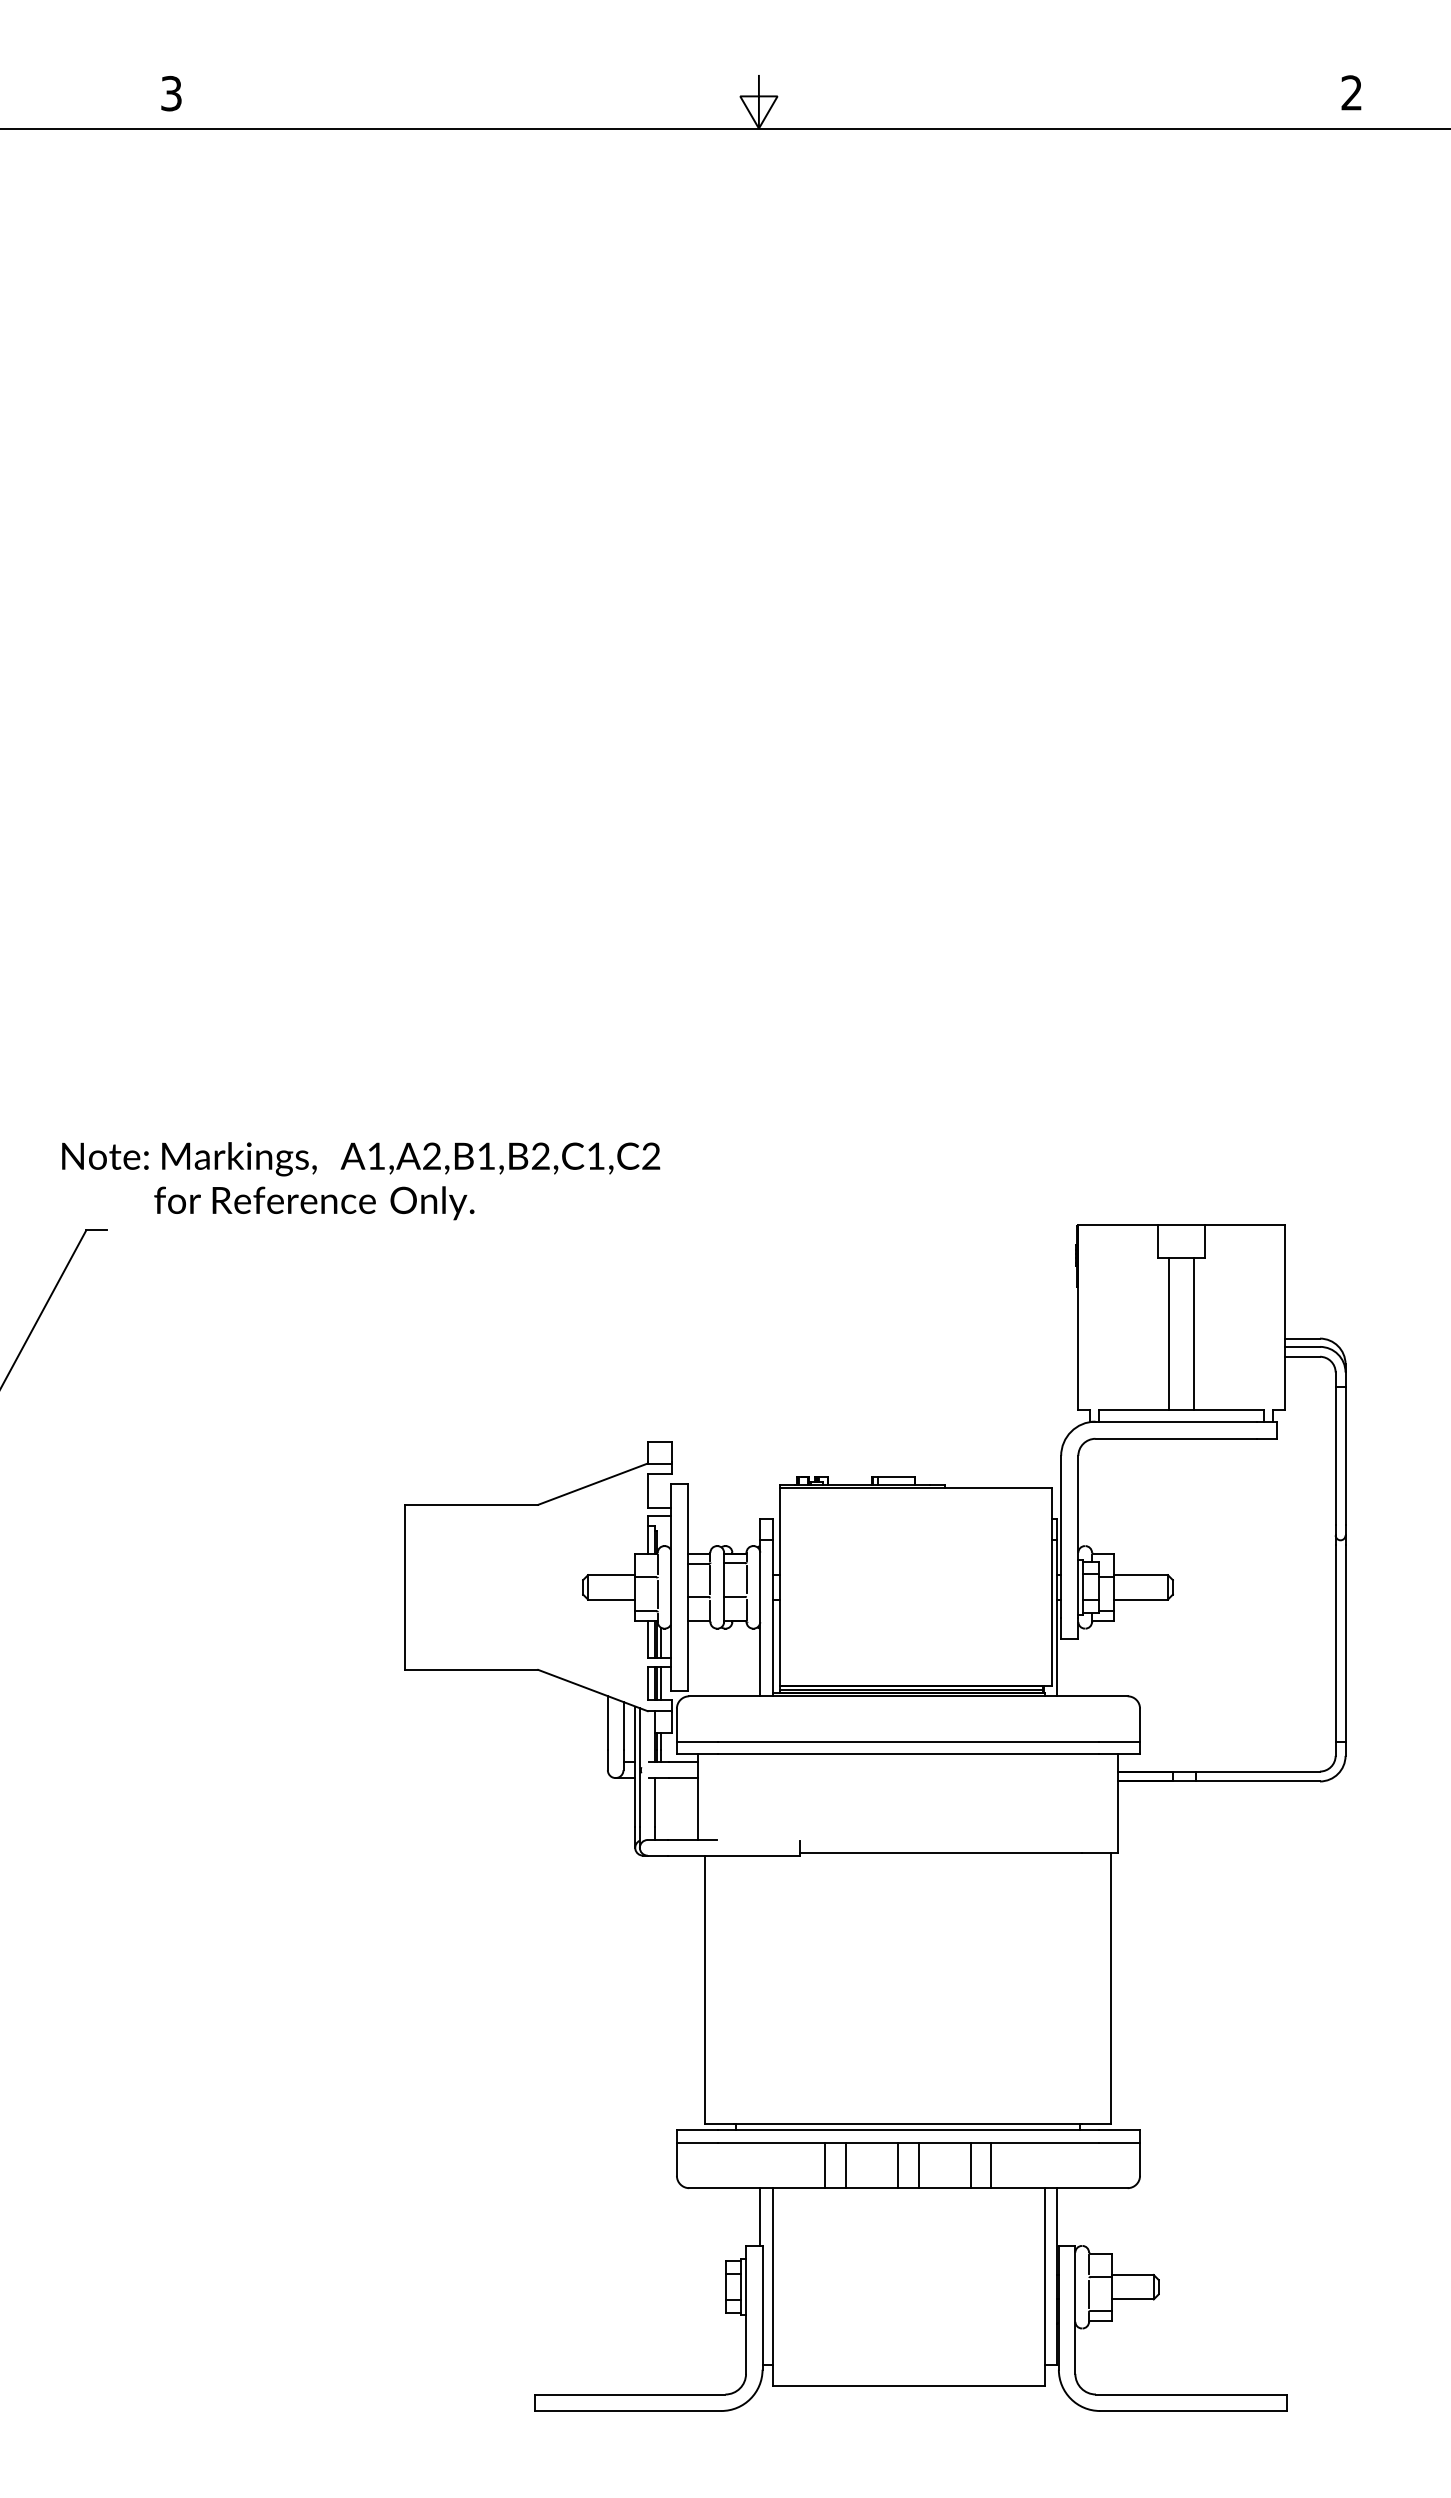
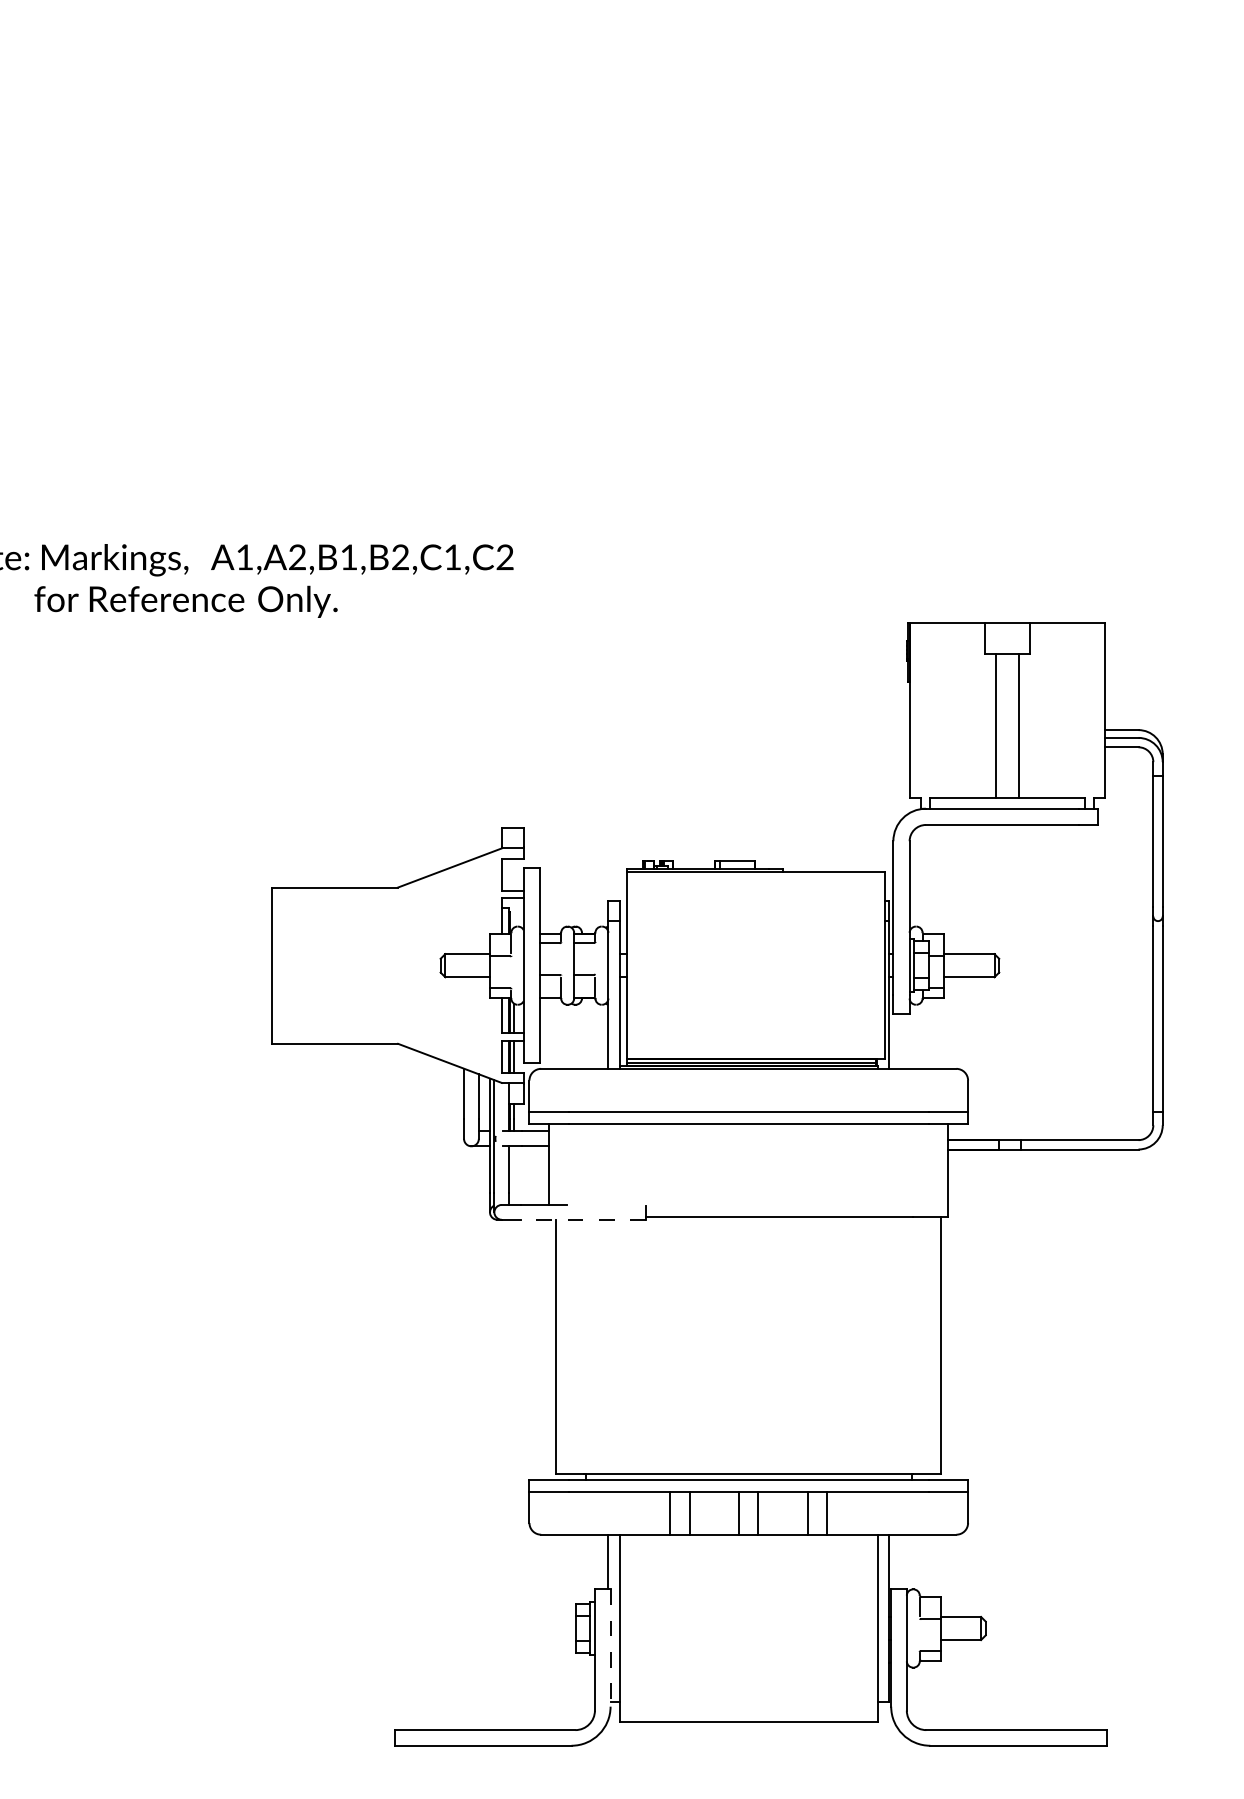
line: (710, 1579) -> (561, 958), removed
line: (746, 1579) -> (595, 958), removed
line: (657, 1594) -> (511, 972), removed
line: (734, 1855) -> (584, 1219), solid -> dashed
line: (1089, 2294) -> (920, 1635), removed
line: (762, 2307) -> (610, 1647), solid -> dashed

